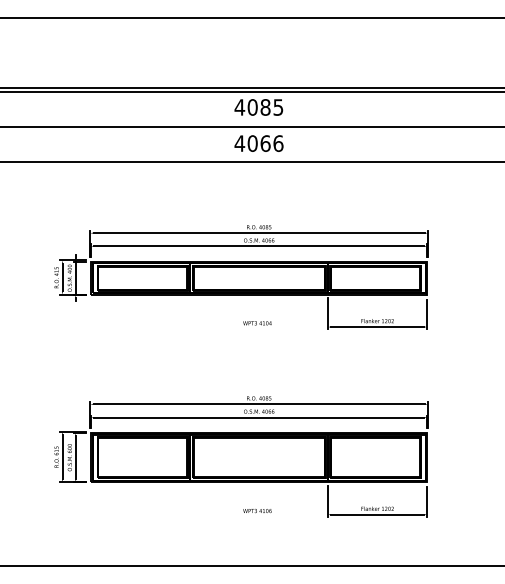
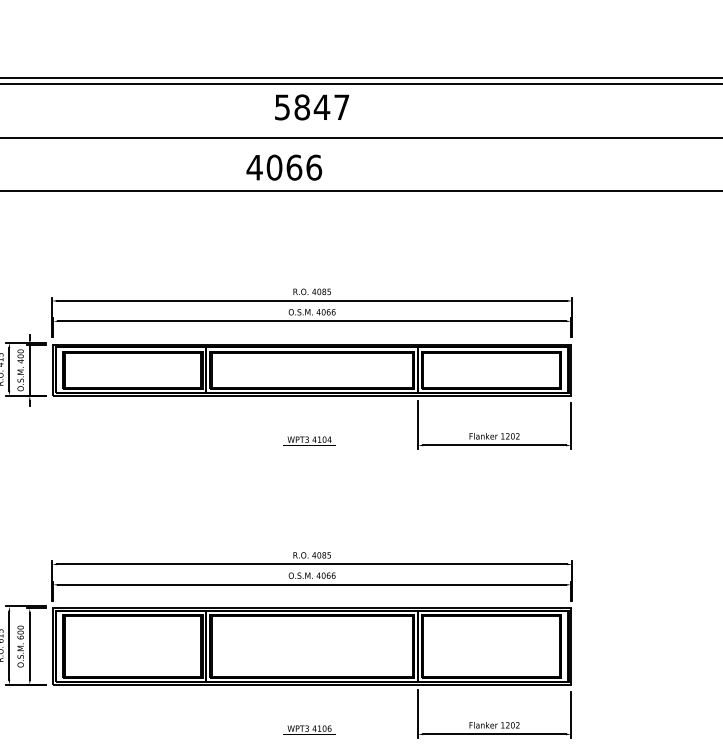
text: (258, 107) -> (311, 107), 4085 -> 5847
text: (258, 143) -> (283, 167), moved

